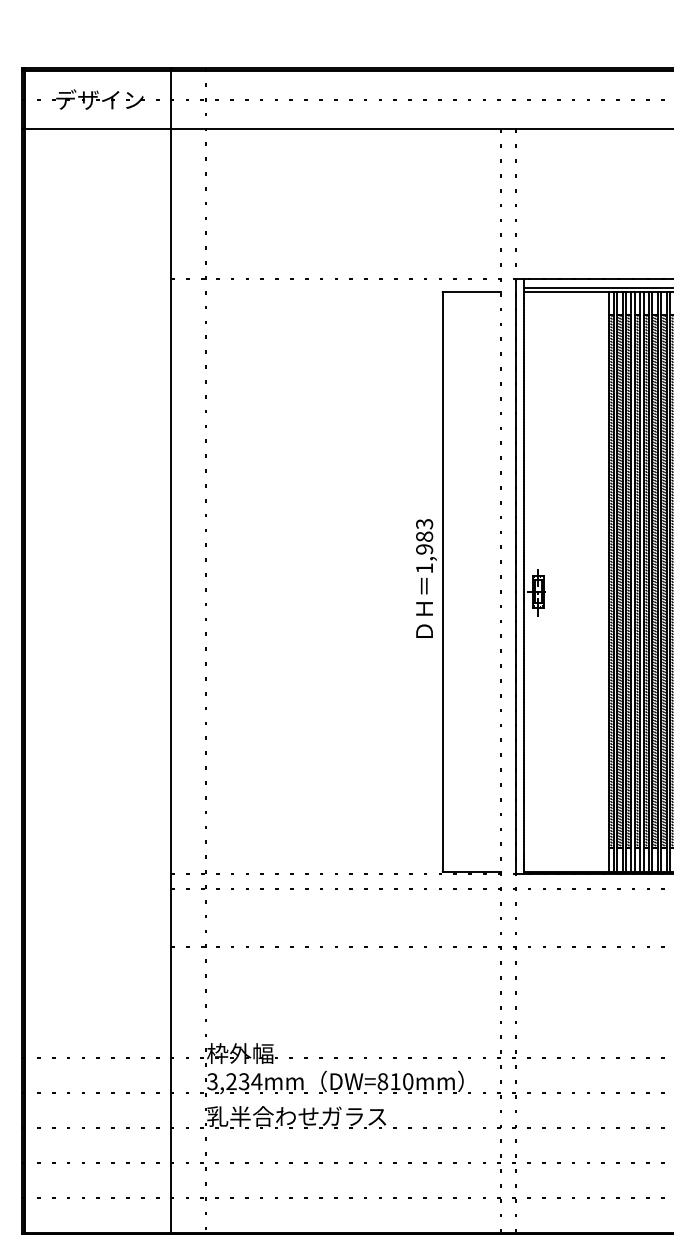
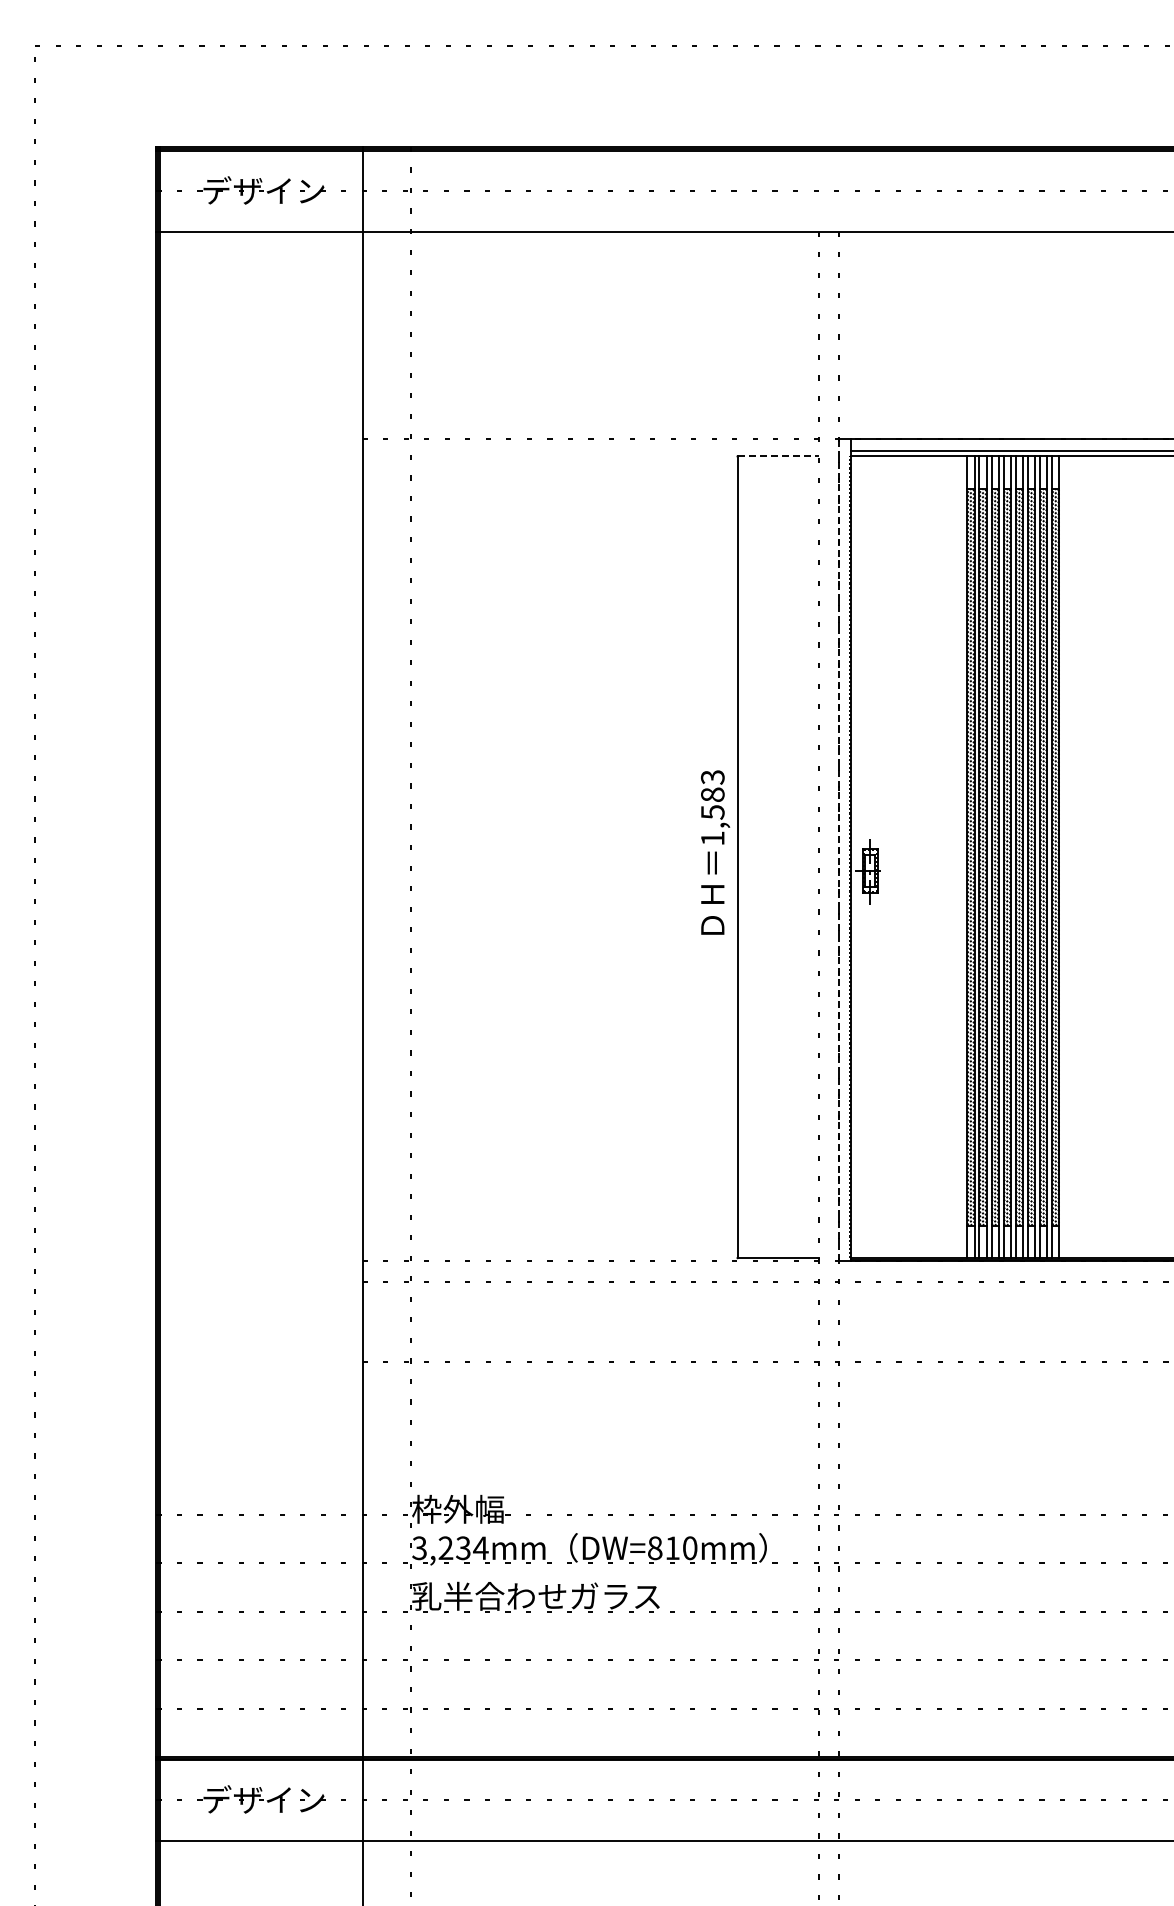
line: (472, 292) -> (778, 456), solid -> dashed
text: (424, 549) -> (712, 812), 1,983 -> 1,583
line: (515, 576) -> (838, 849), solid -> dashed

